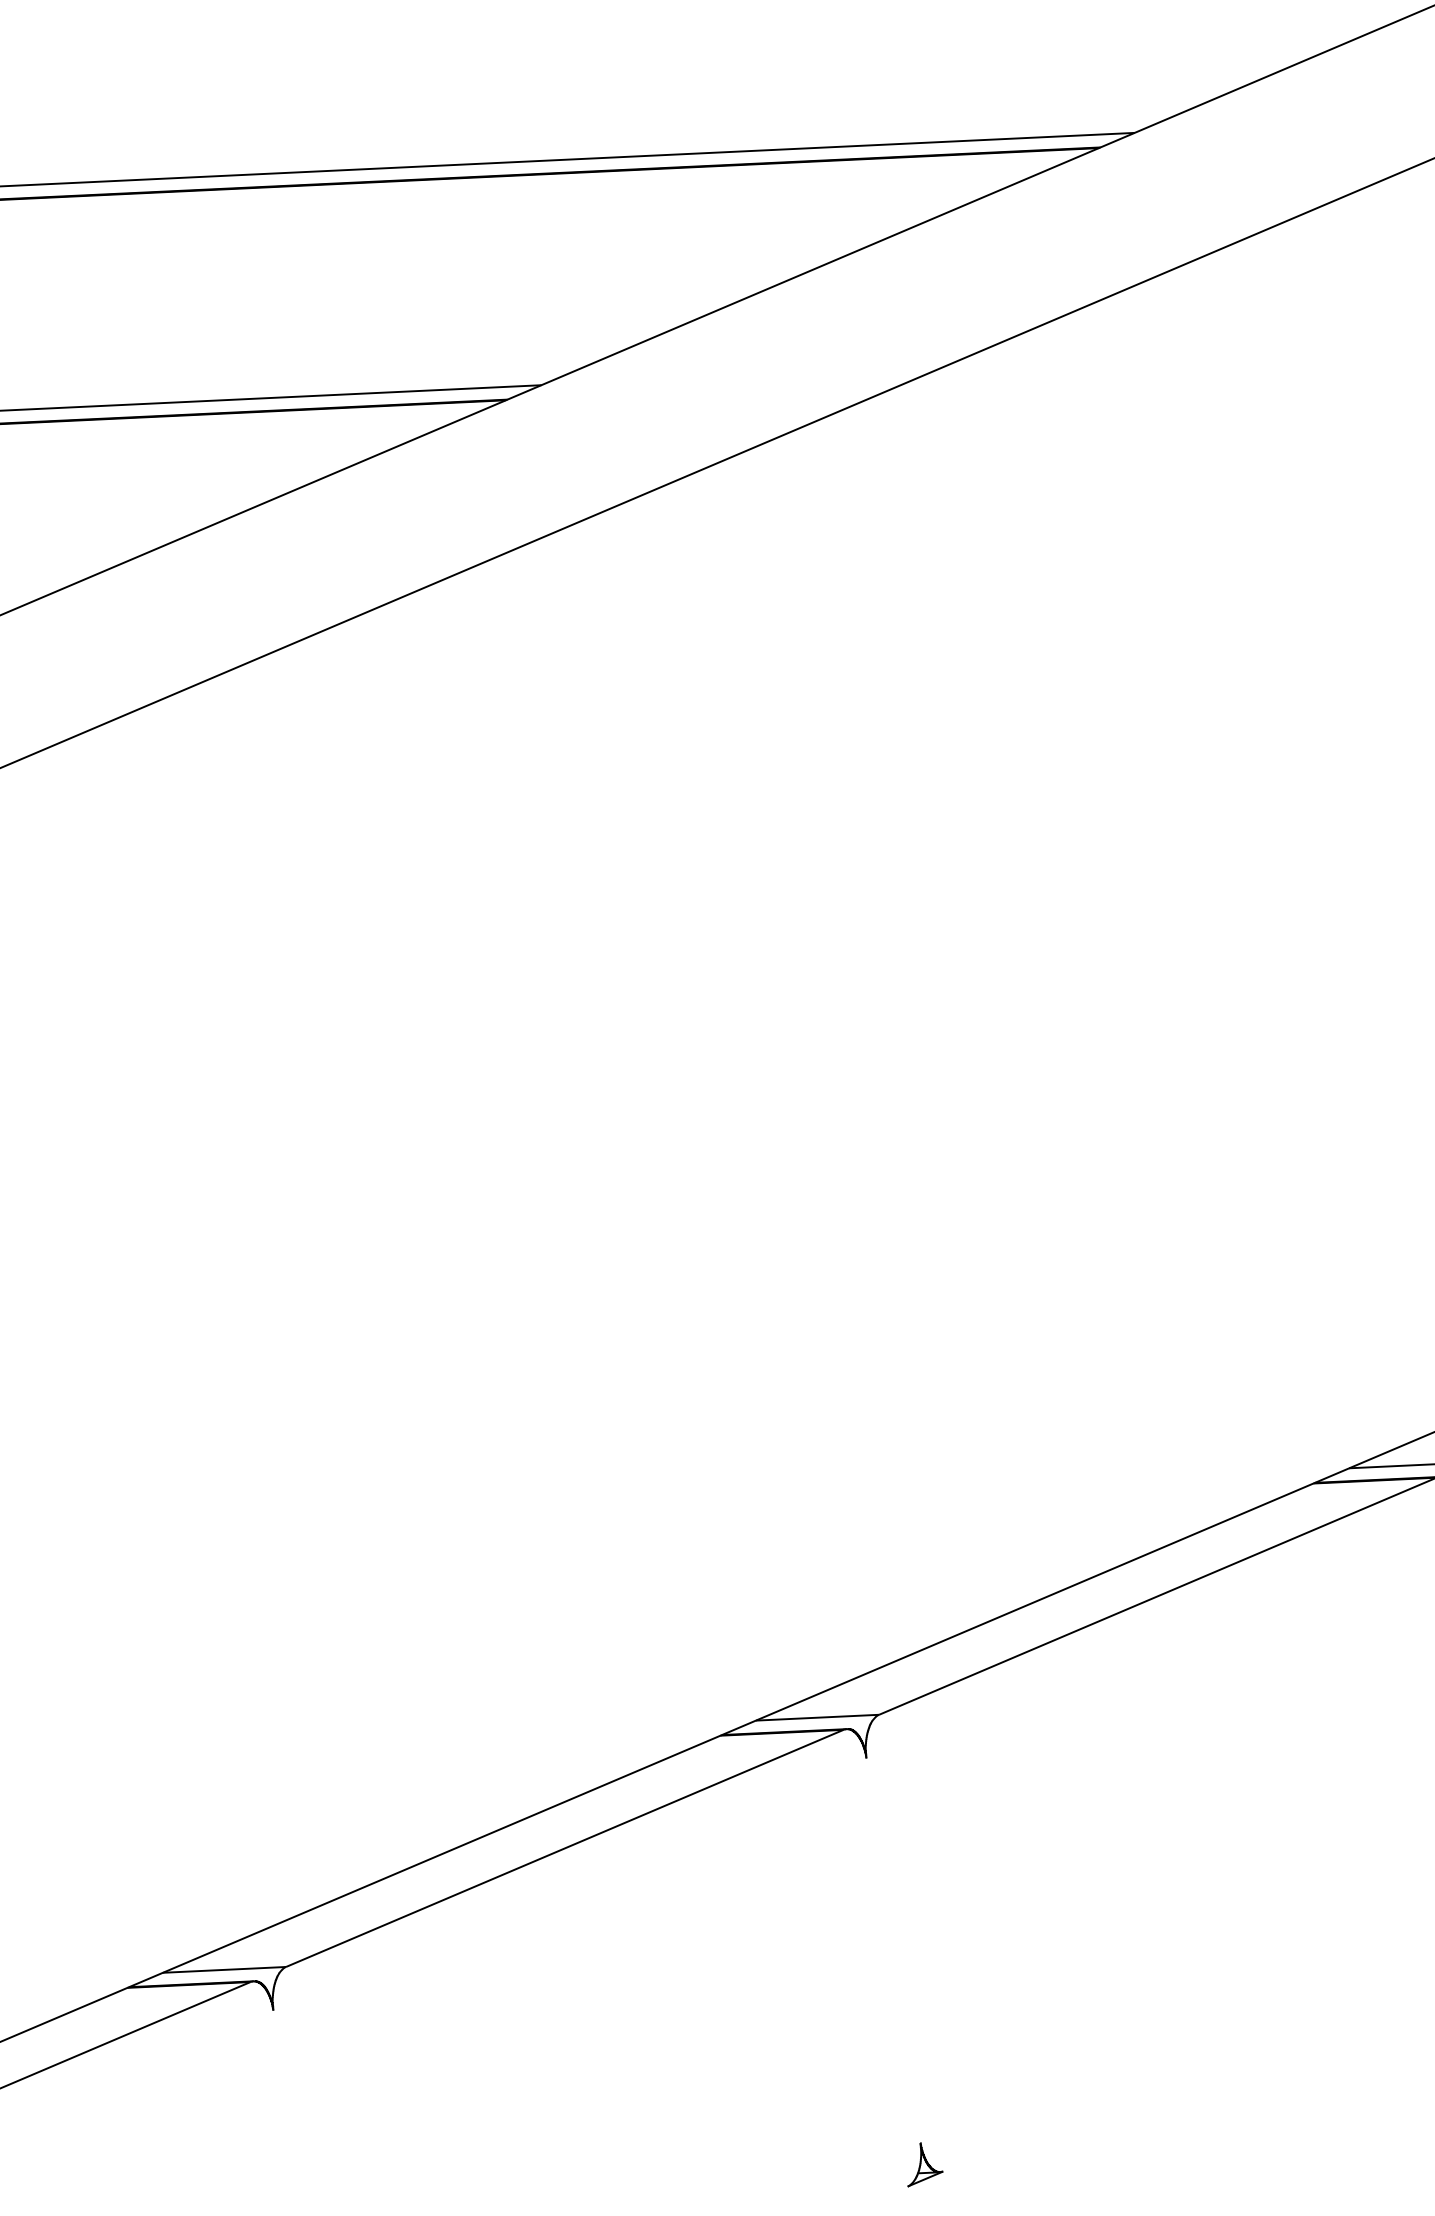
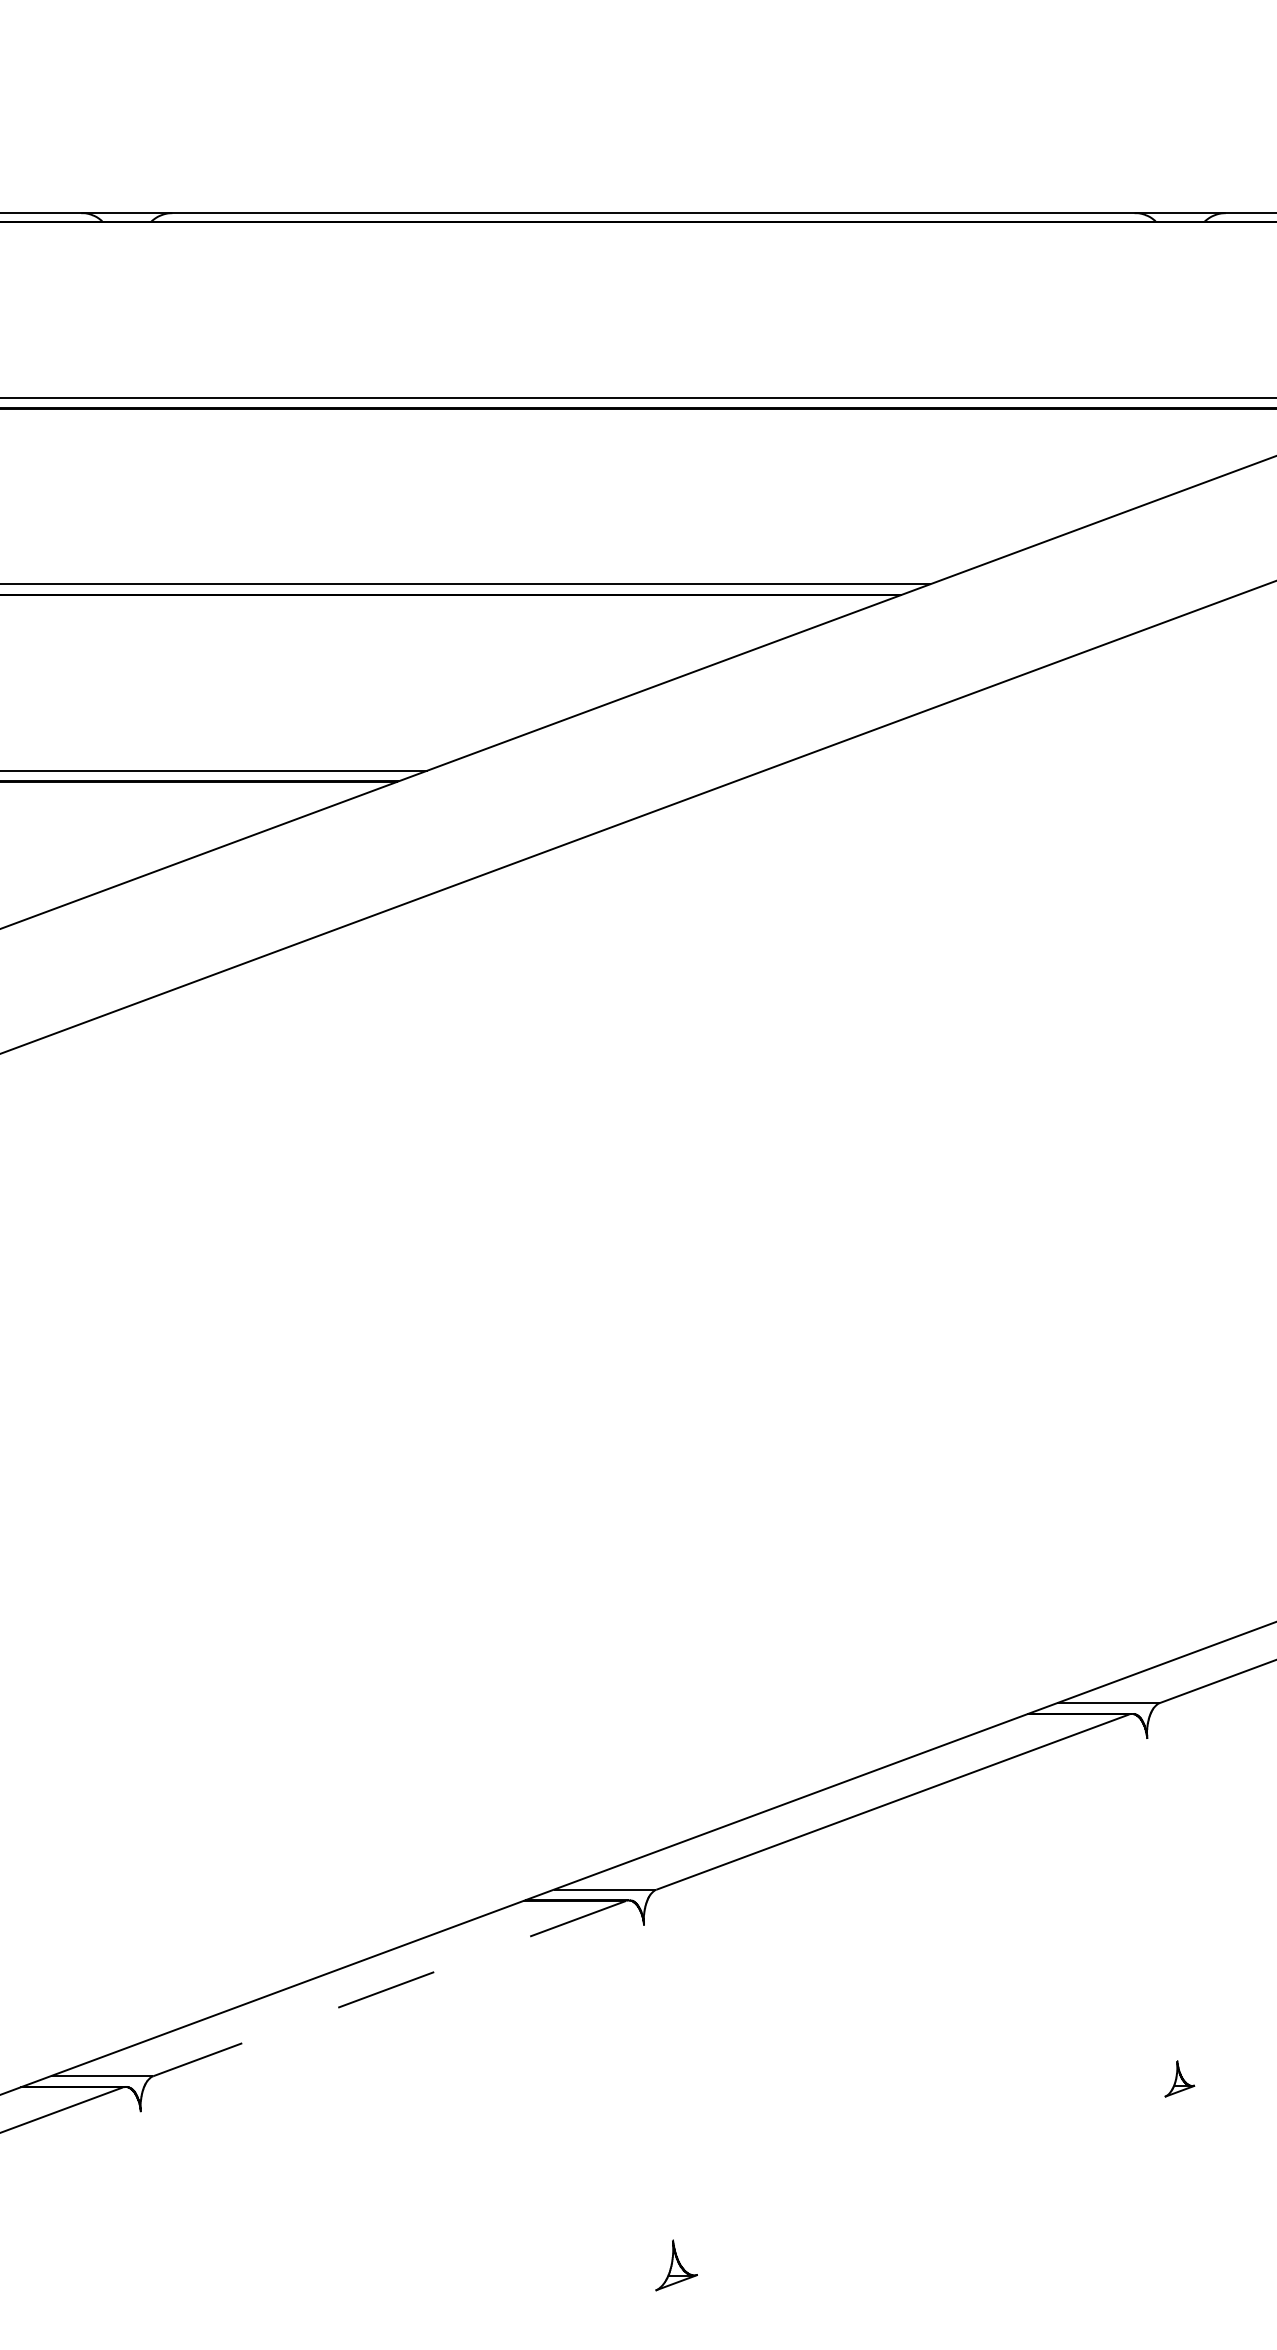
line: (564, 1848) -> (389, 1988), solid -> dashed
part: (924, 2164) -> (676, 2265), size x1.4

